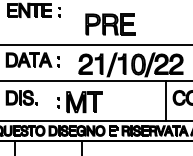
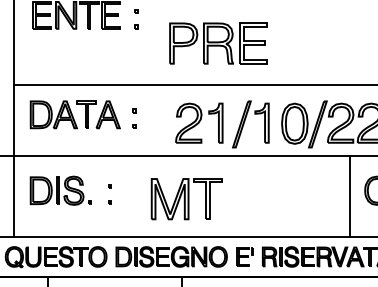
part: (110, 24) -> (218, 43), moved
part: (58, 102) -> (110, 193), moved

